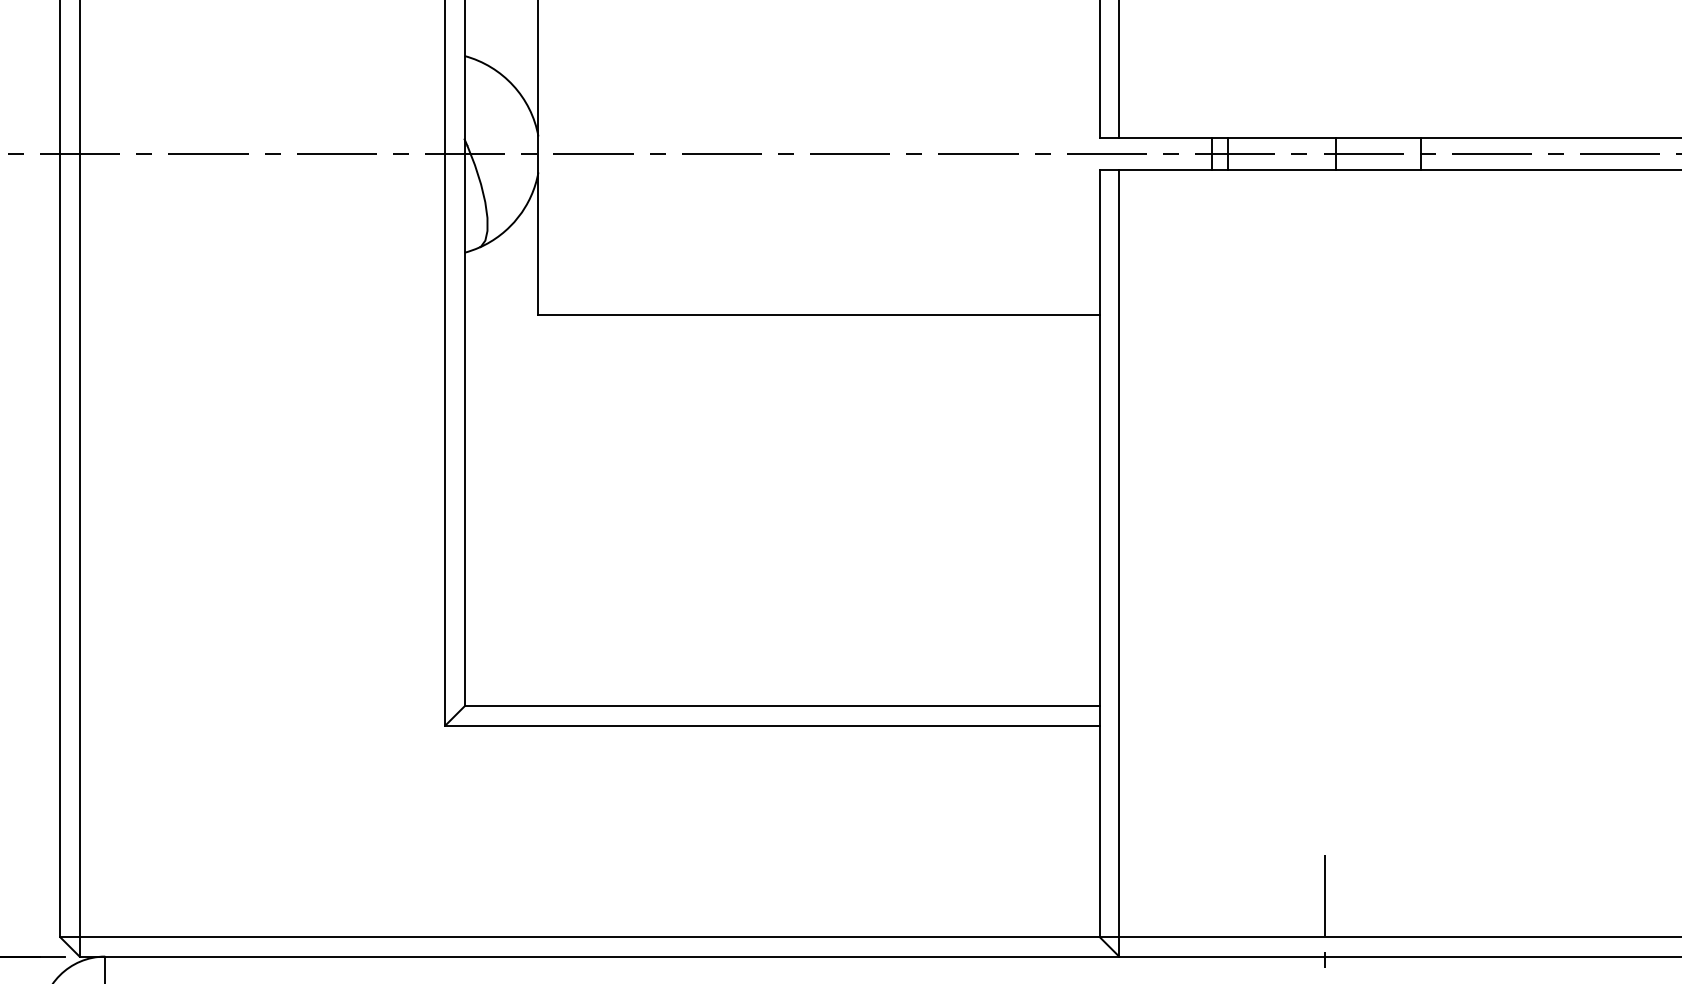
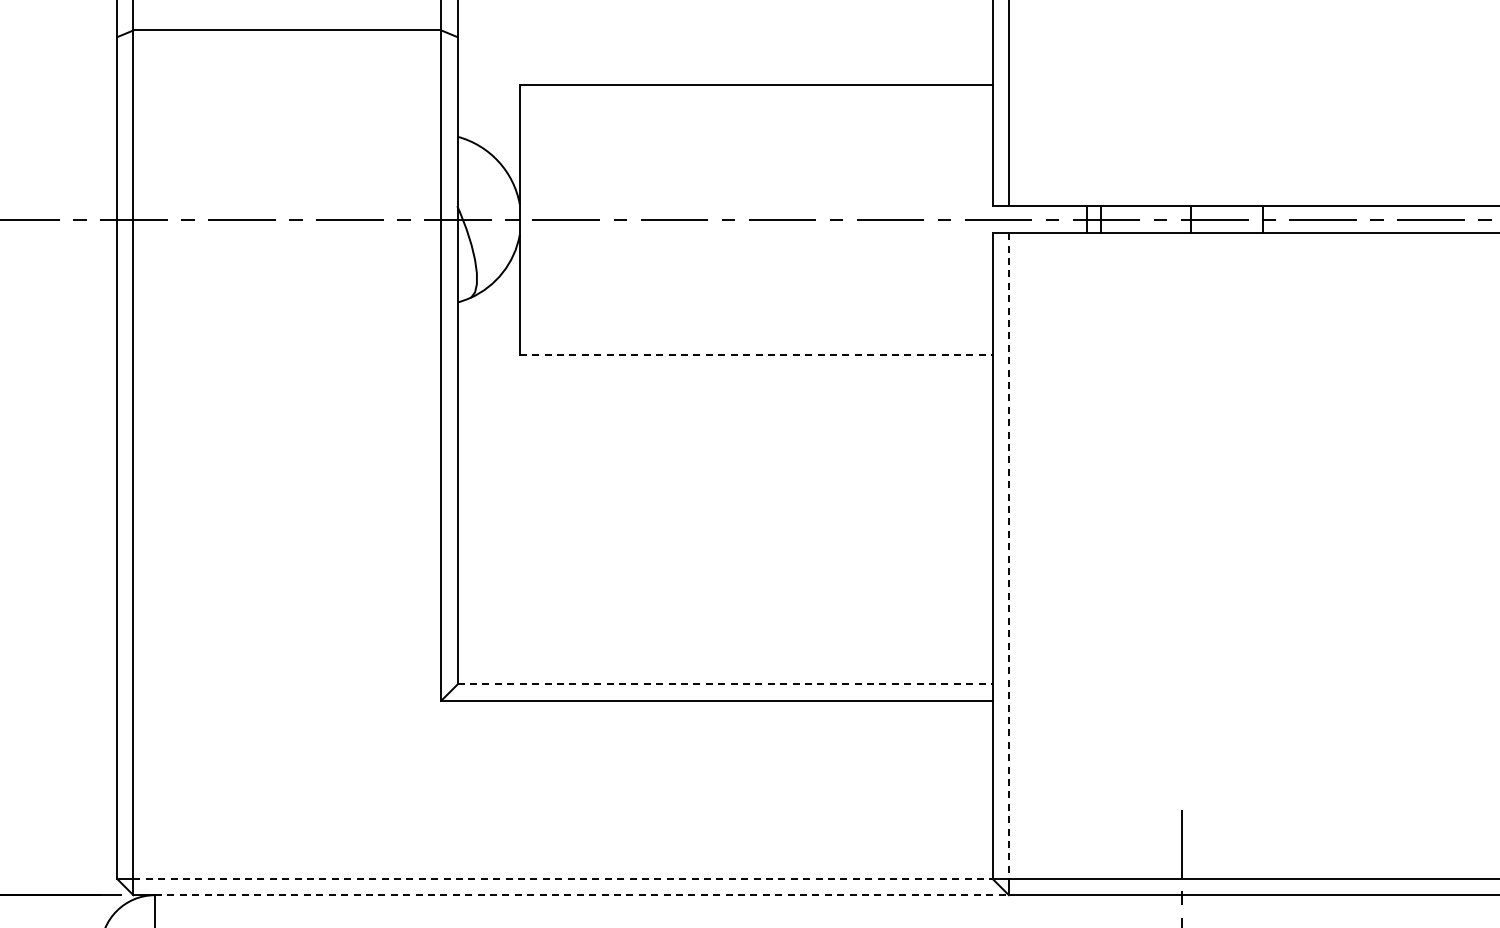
line: (819, 314) -> (756, 354), solid -> dashed
line: (1118, 554) -> (1008, 556), solid -> dashed
line: (782, 706) -> (725, 684), solid -> dashed
line: (590, 936) -> (563, 878), solid -> dashed
line: (611, 956) -> (581, 895), solid -> dashed

